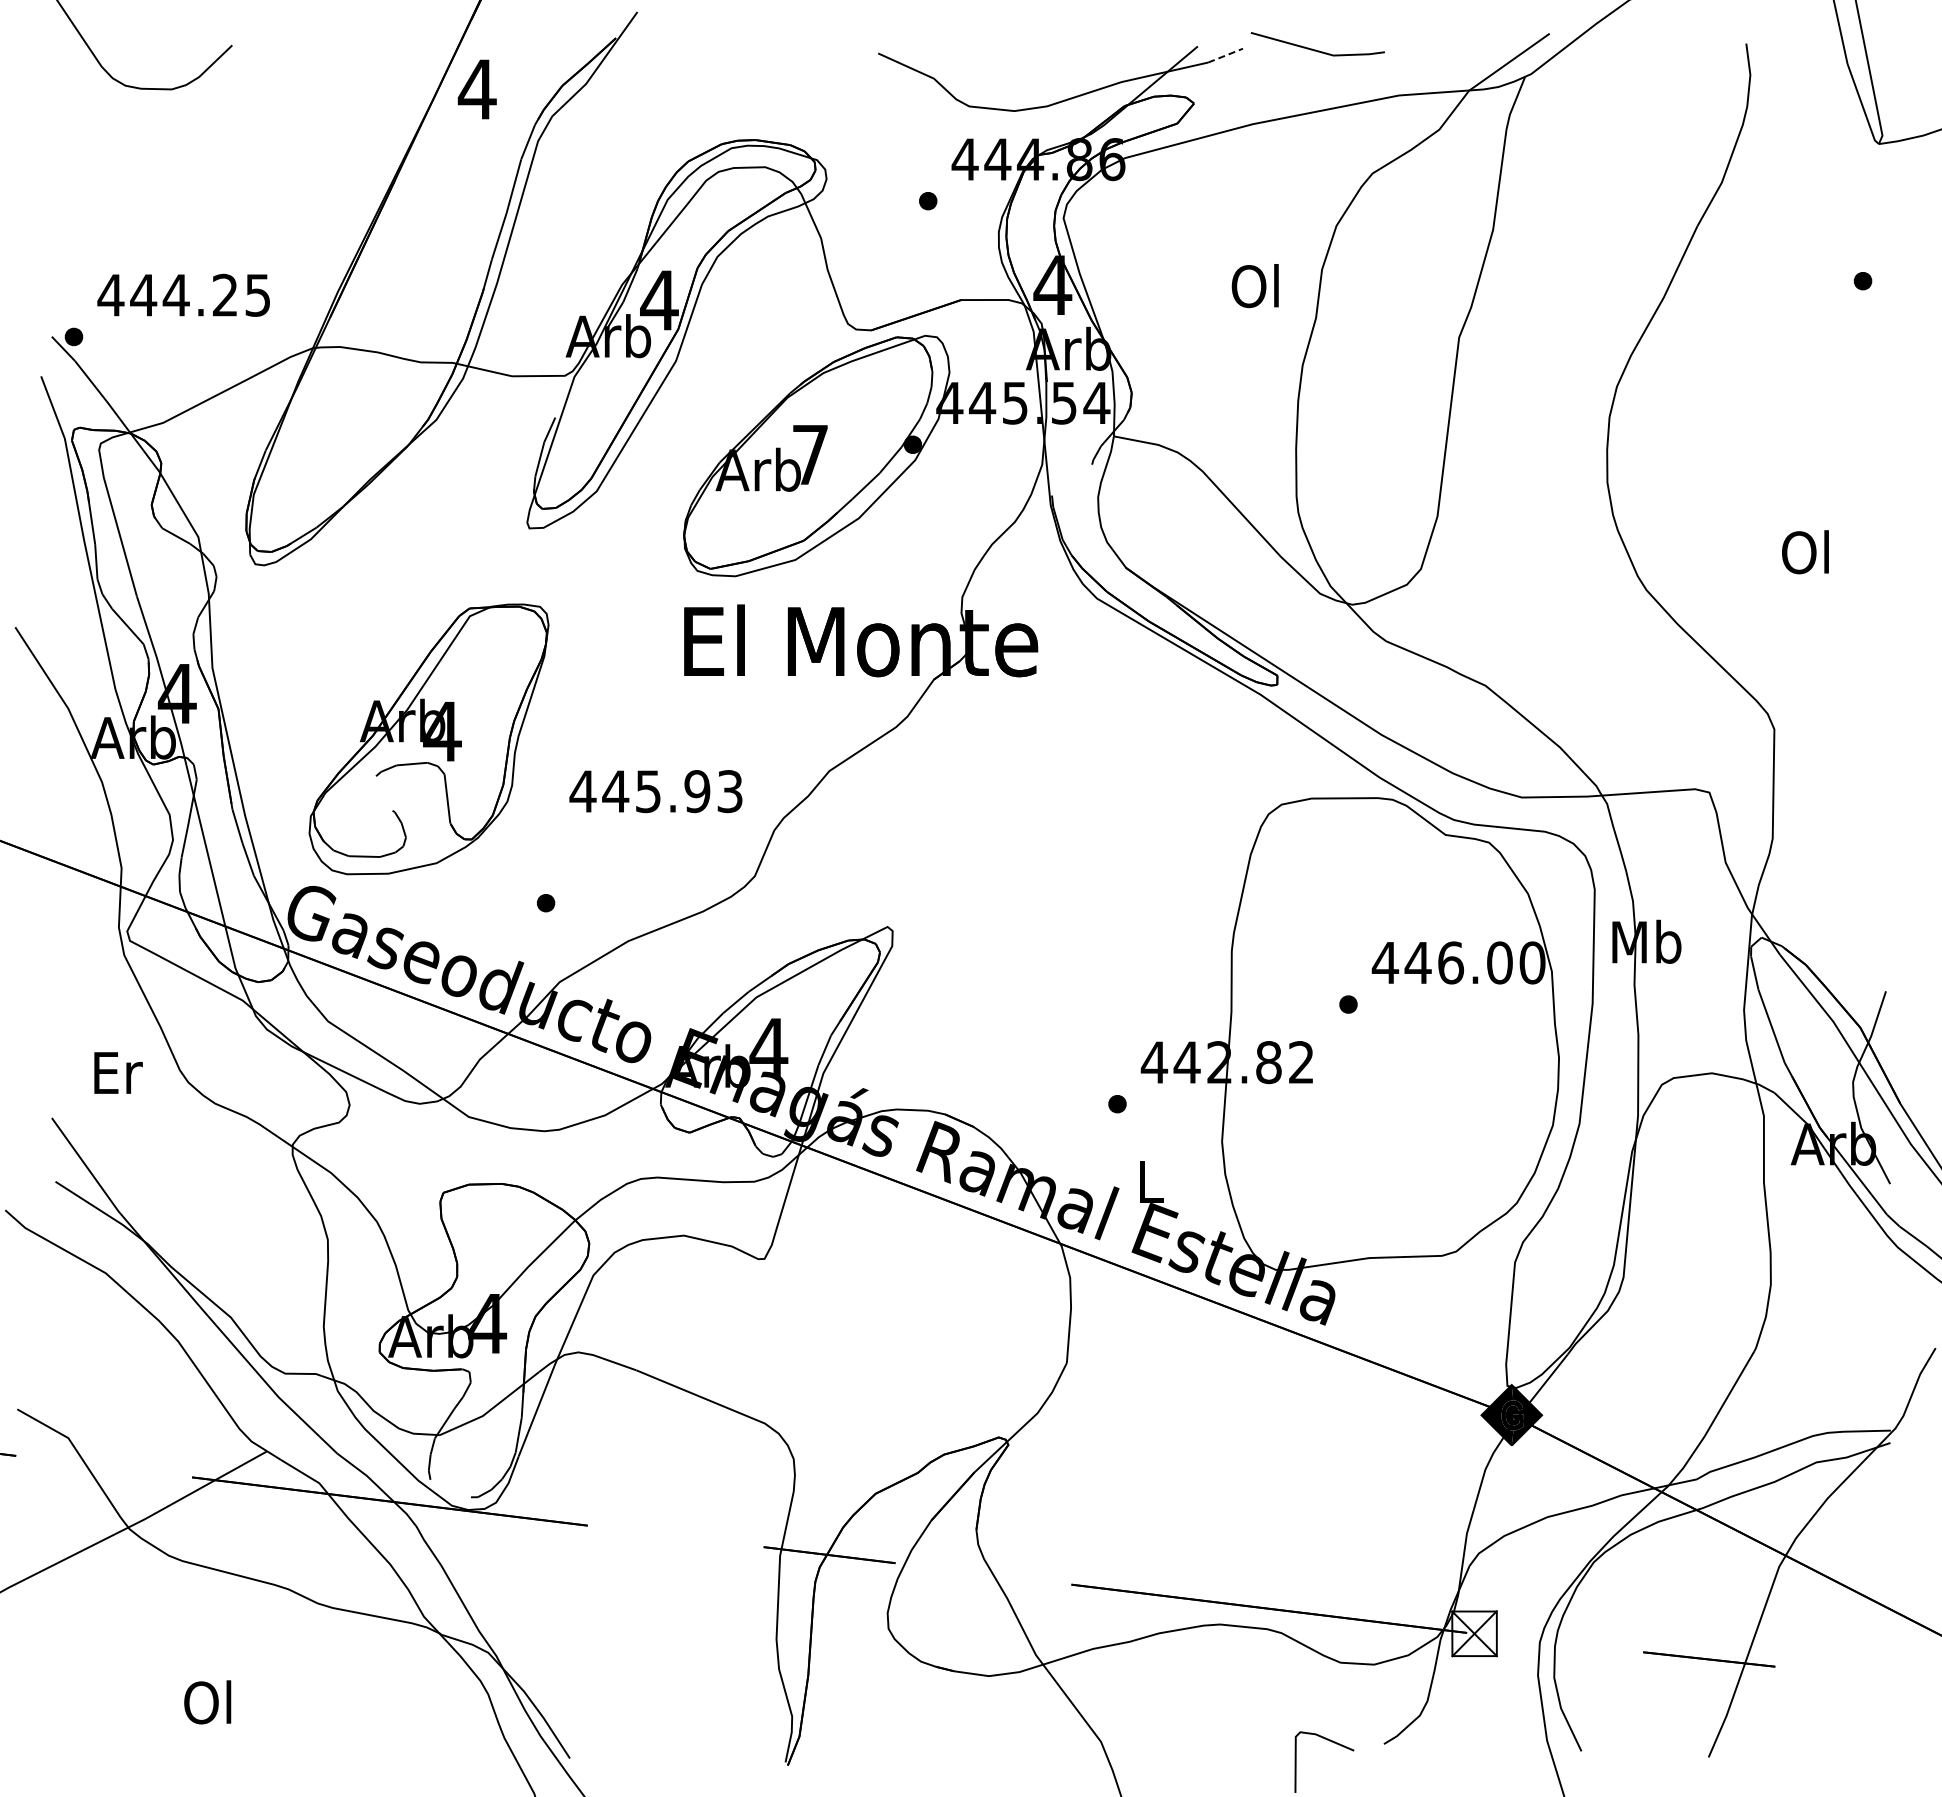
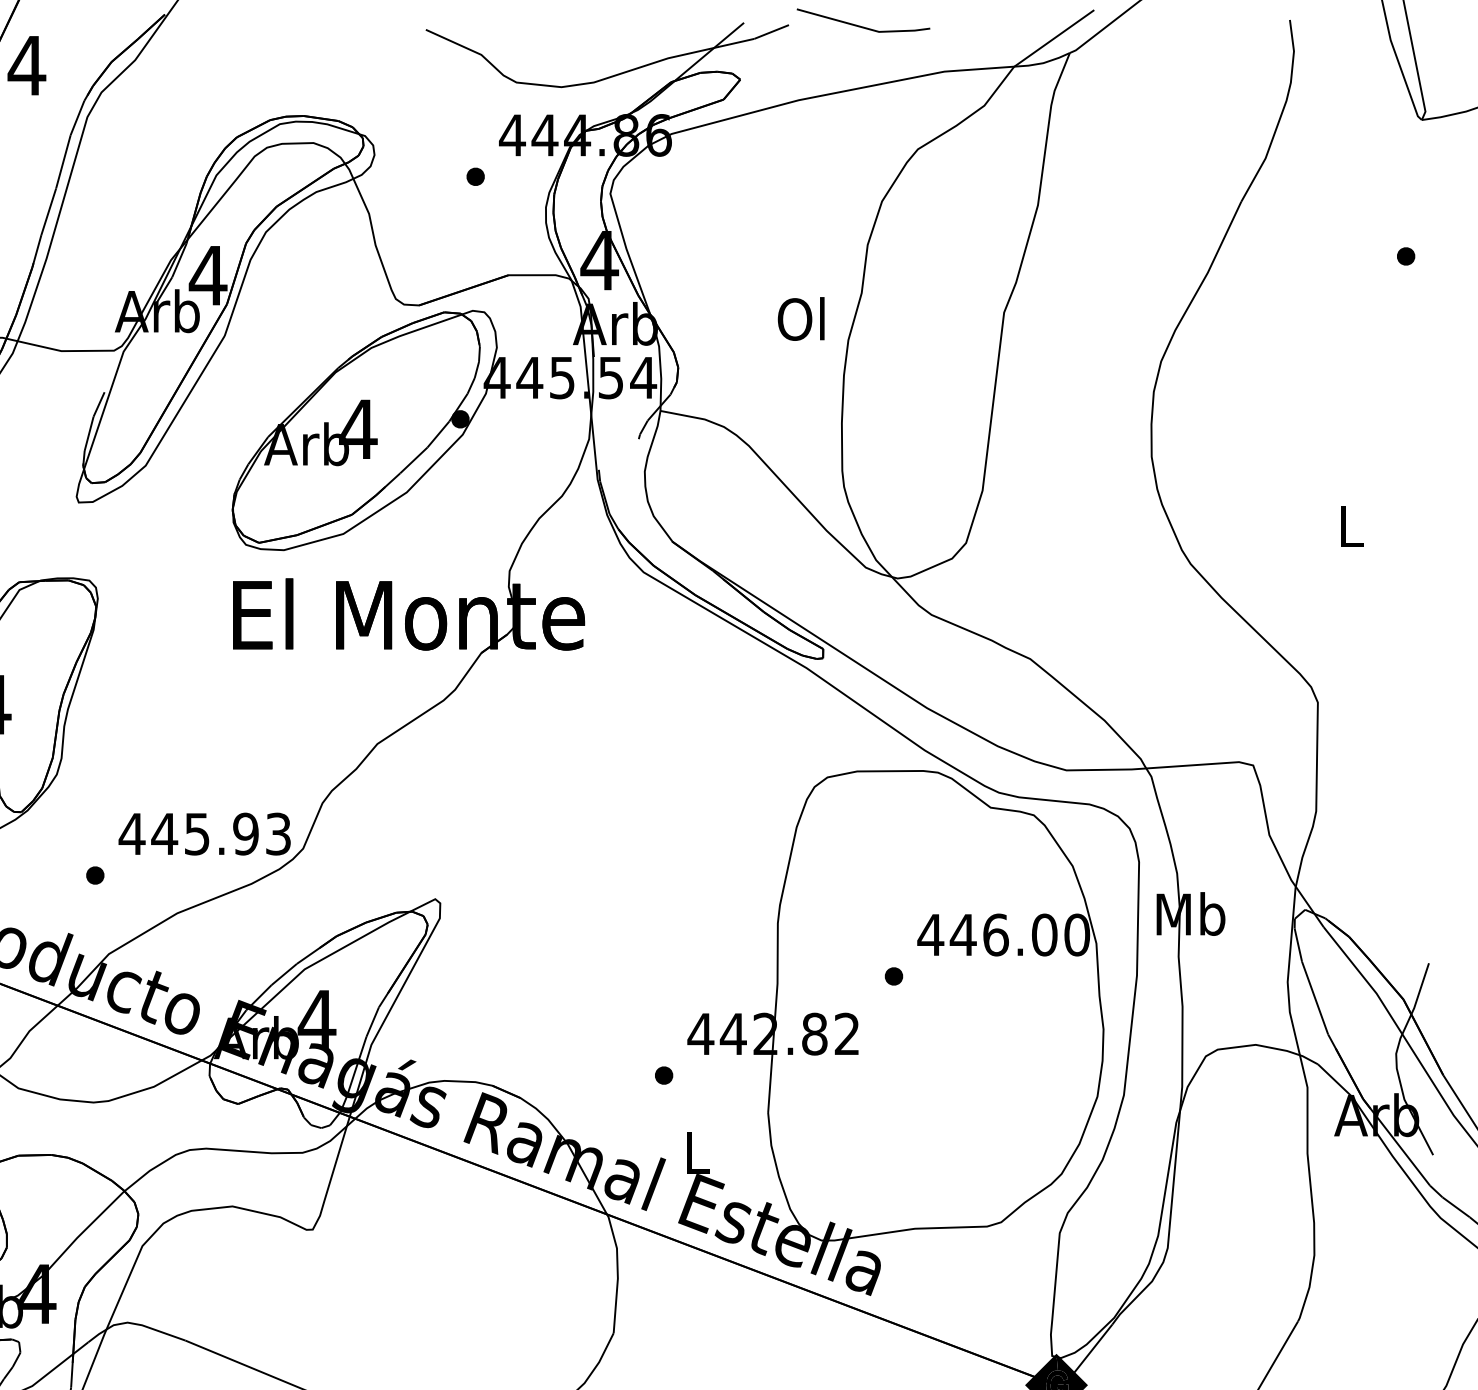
line: (1225, 55) -> (771, 31), dashed -> solid
text: (1254, 286) -> (800, 319), moved
text: (809, 454) -> (357, 428), 7 -> 4
text: (1805, 552) -> (1348, 526), Ol -> L
text: (655, 791) -> (204, 834), moved

